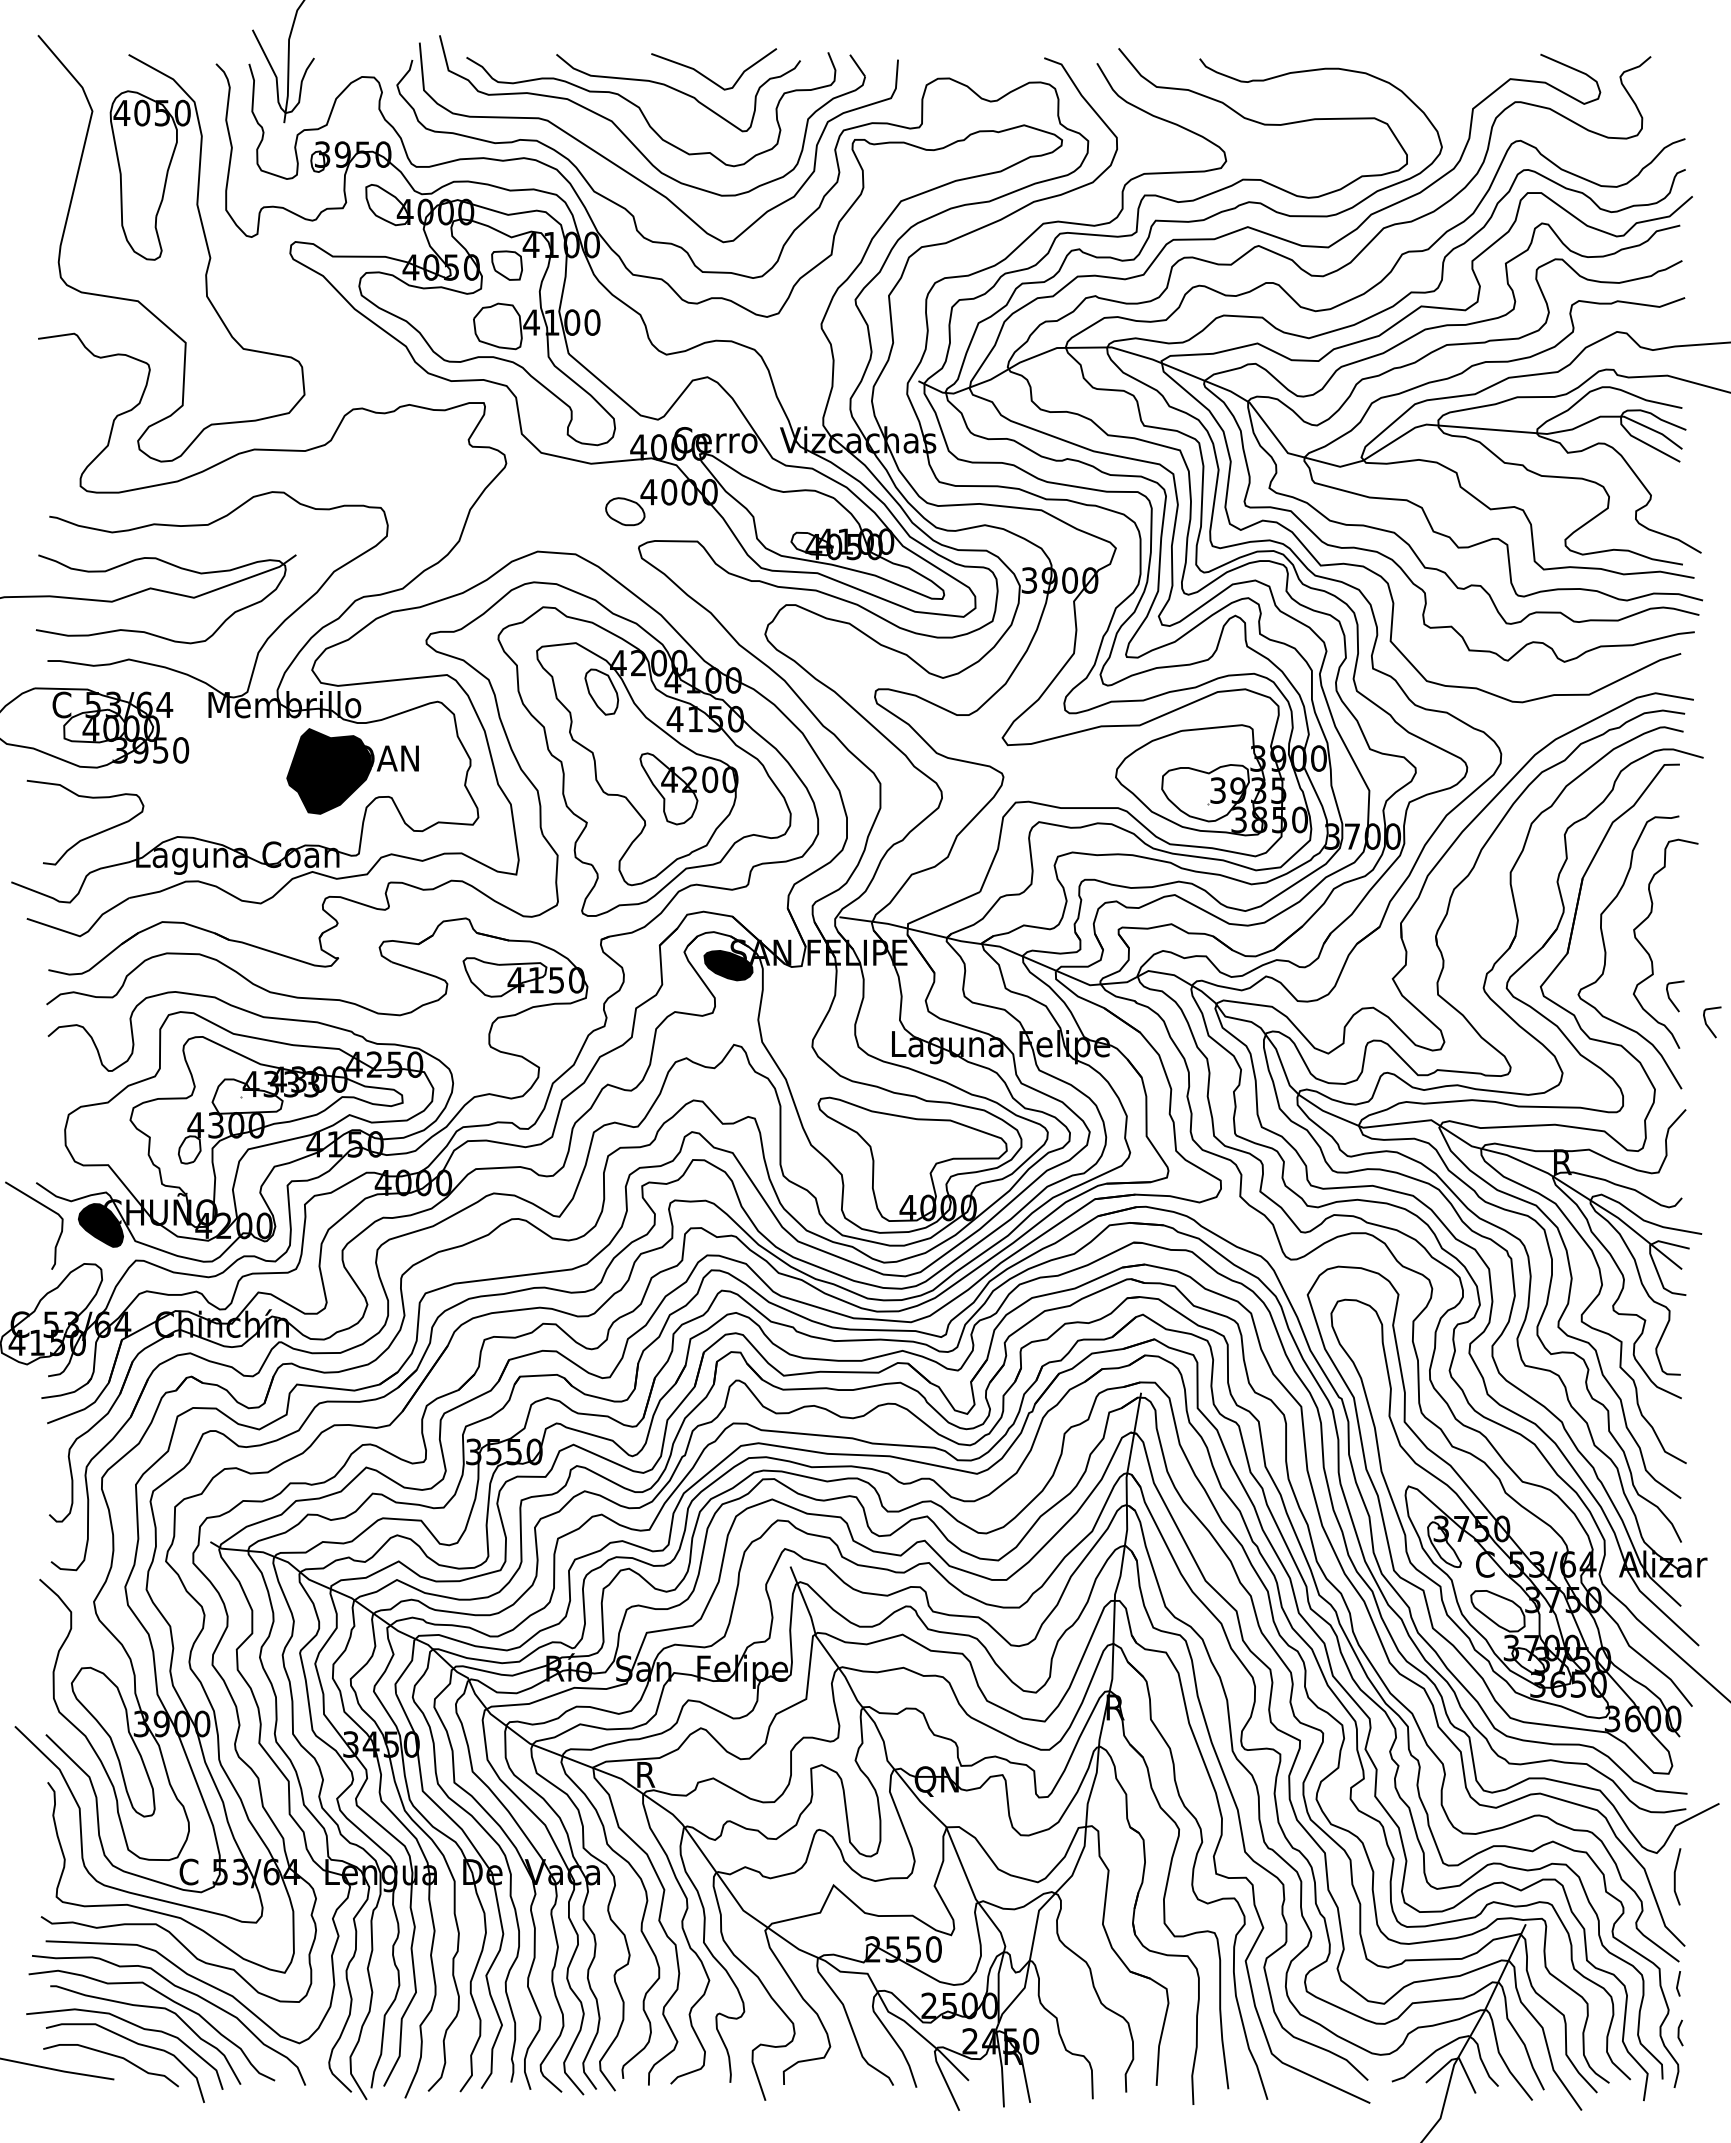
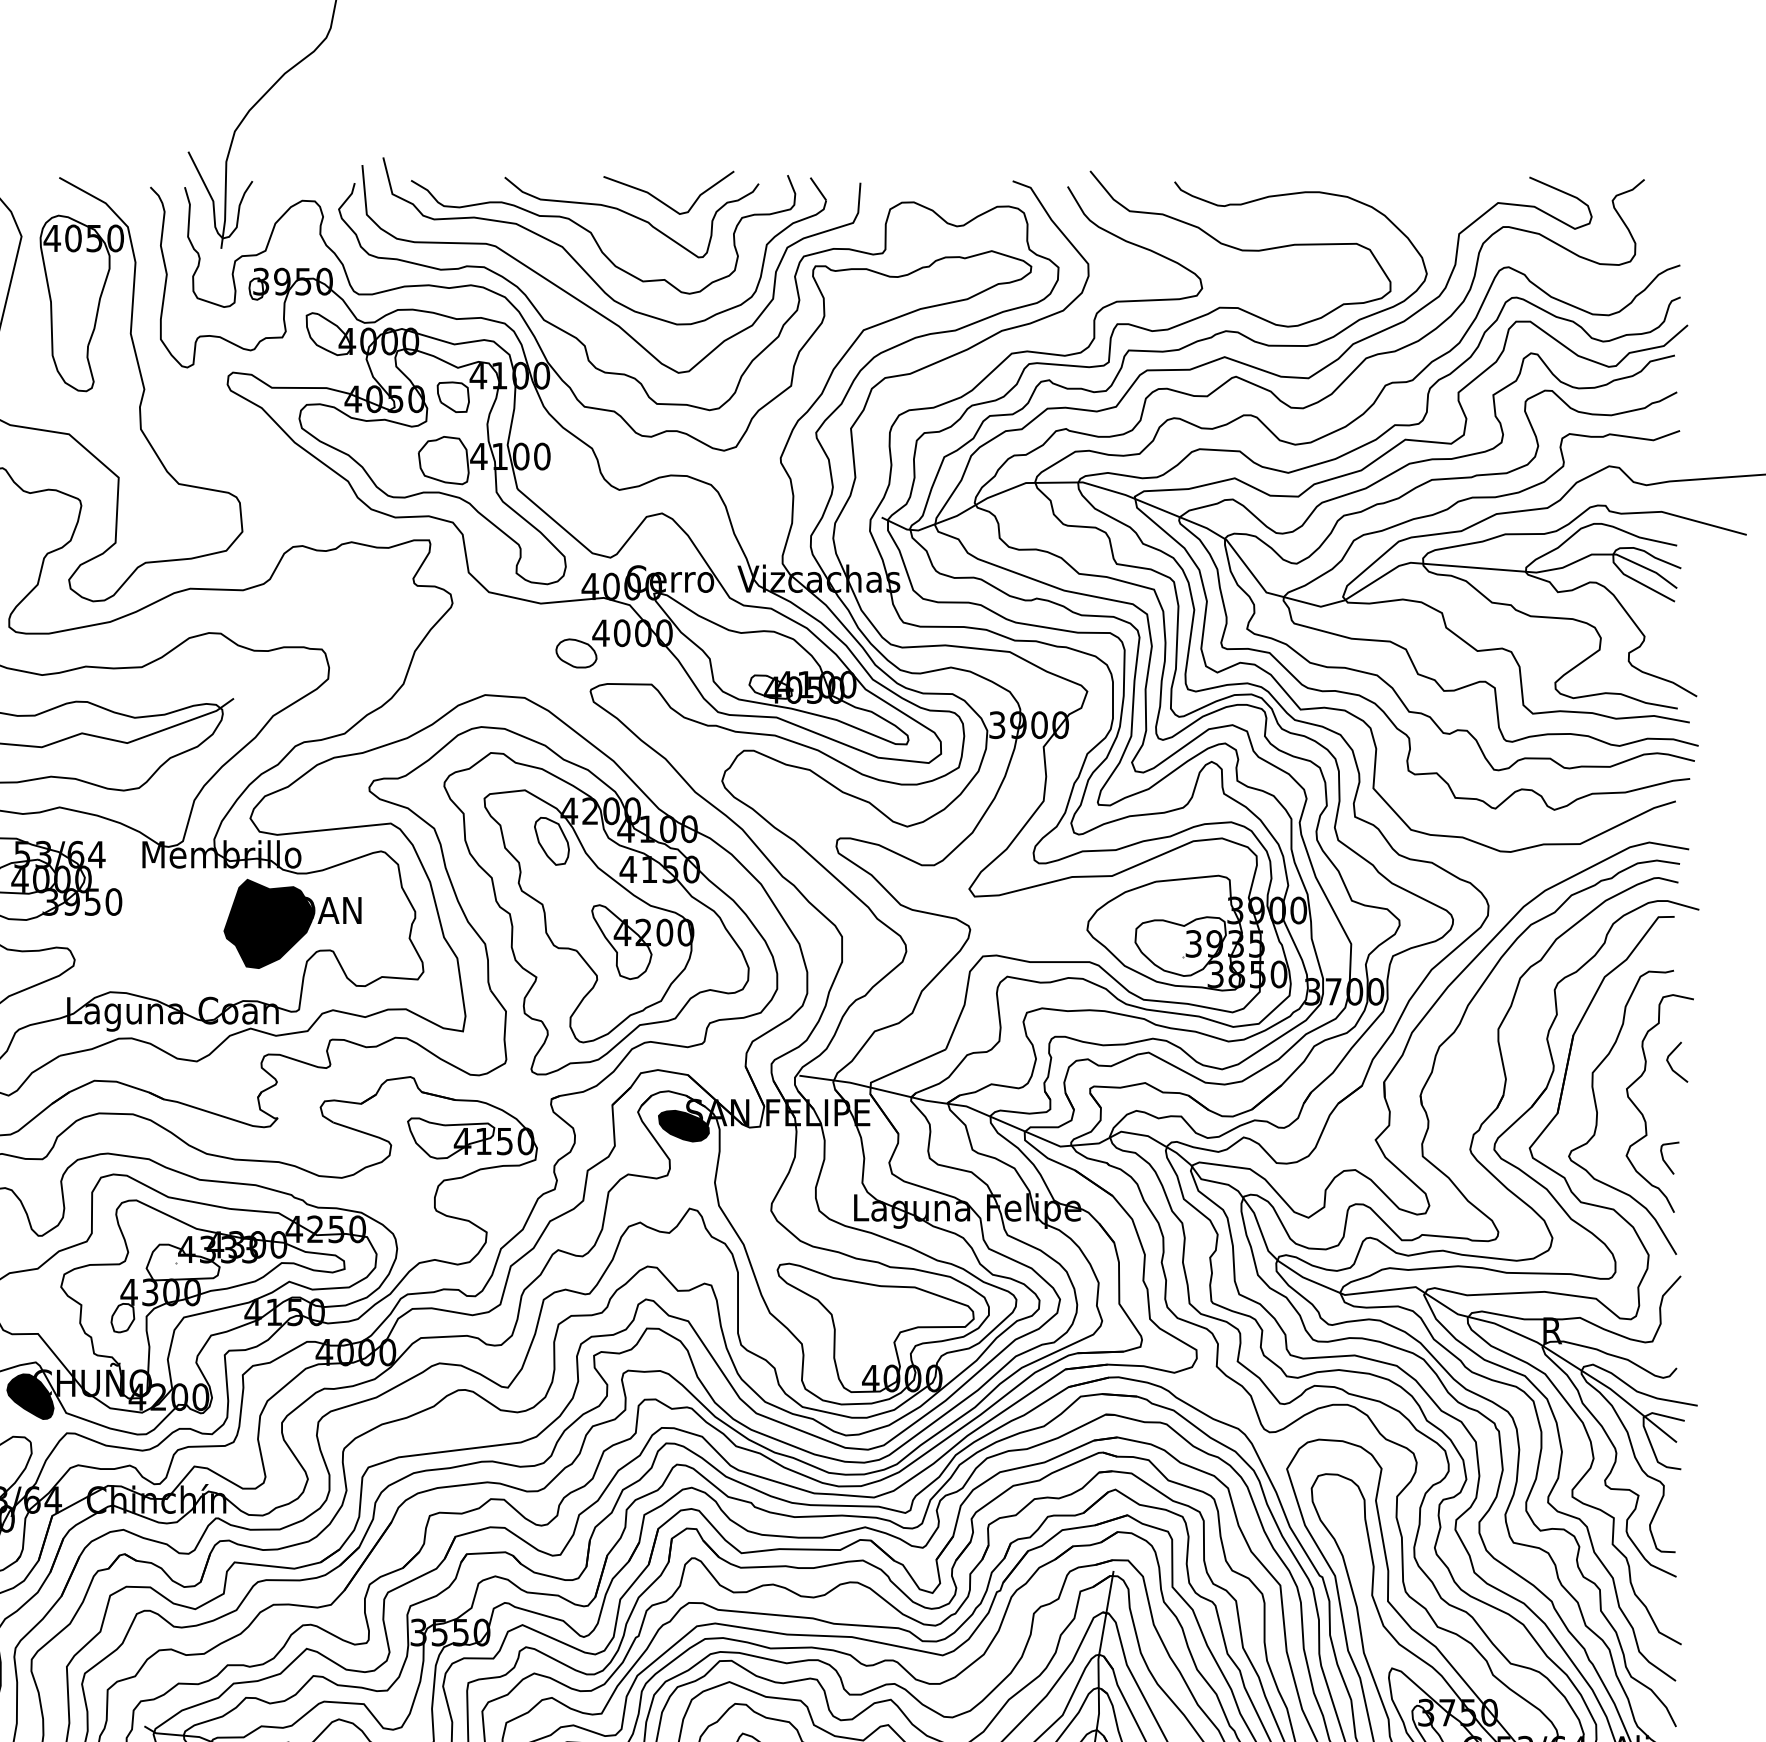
line: (1676, 906) -> (1671, 1064), added
curve: (1708, 1025) -> (1704, 1188), removed

